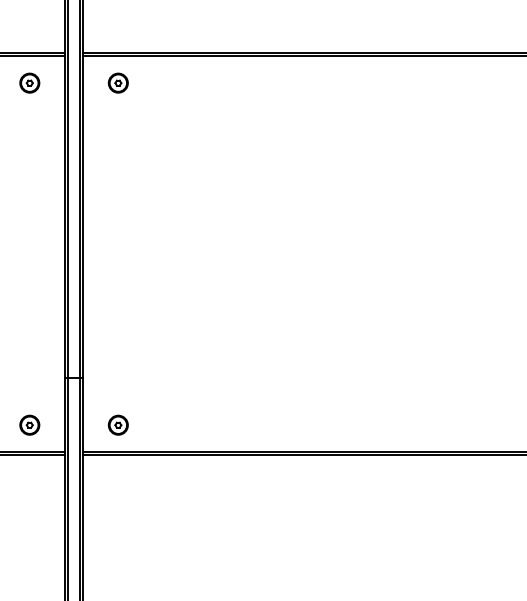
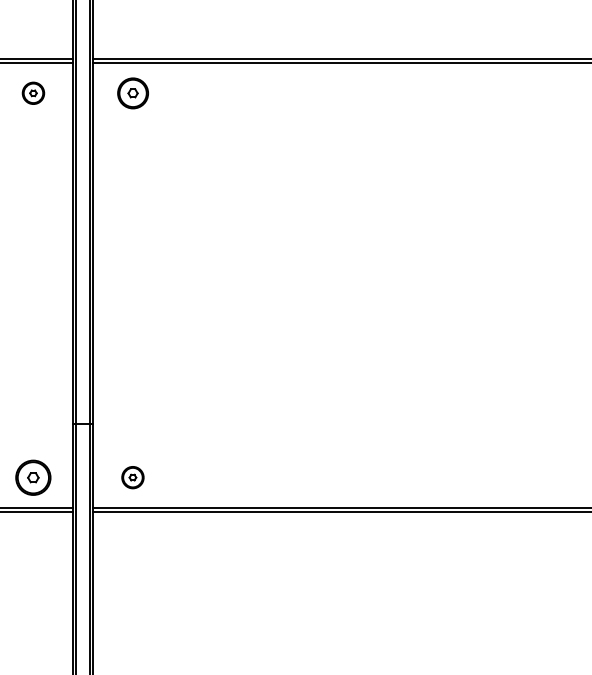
part: (117, 82) -> (131, 92), size x1.4
part: (29, 424) -> (33, 476), size x1.6

